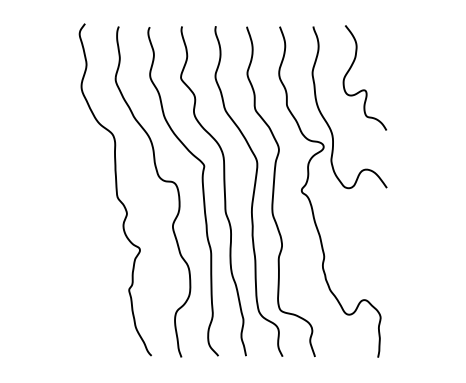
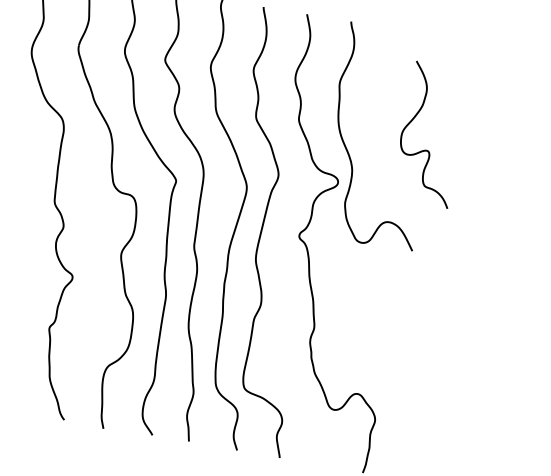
curve: (364, 89) -> (427, 149), moved

